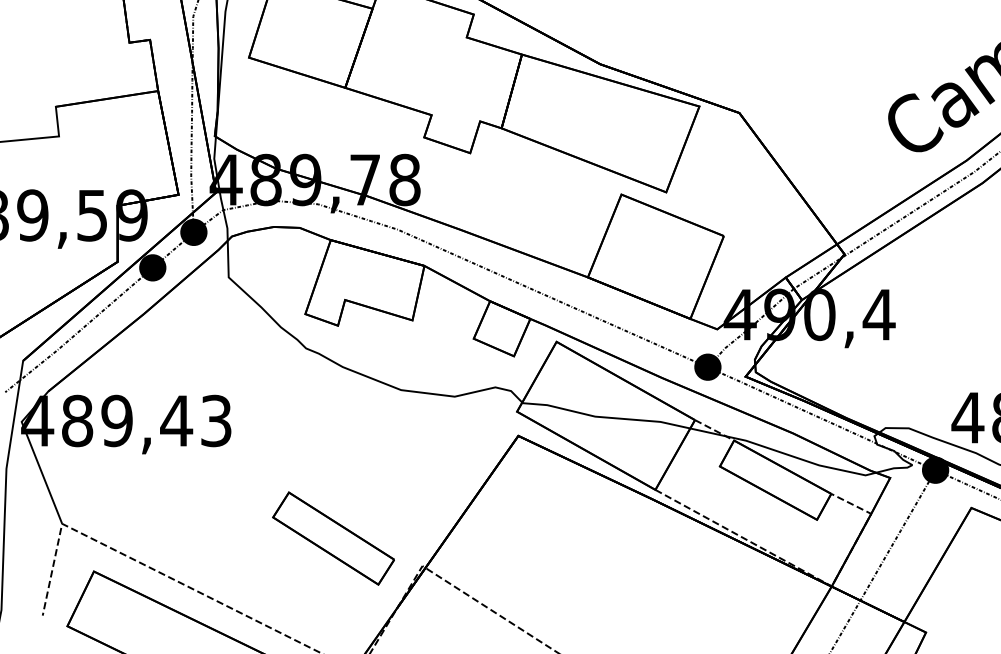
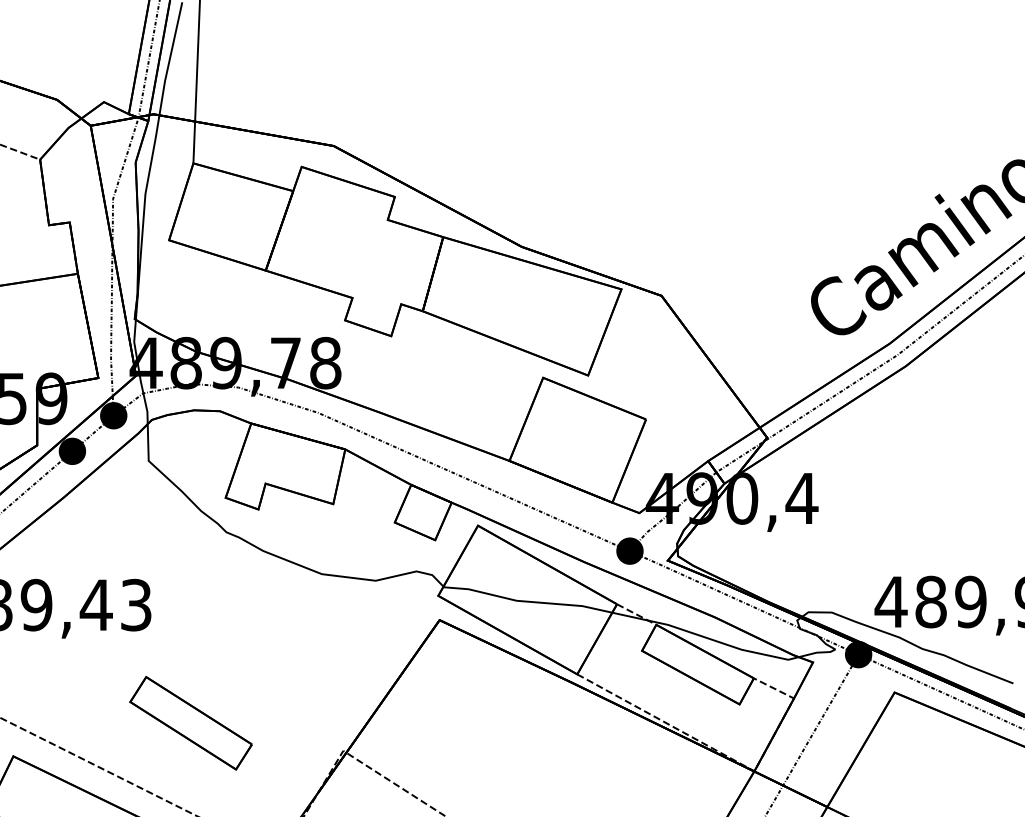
part: (333, 538) -> (190, 723), moved

